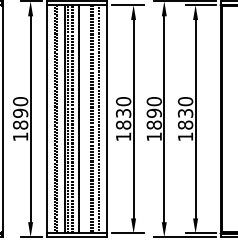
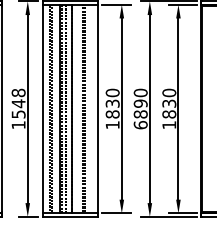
text: (20, 113) -> (18, 103), 1890 -> 1548
line: (98, 118) -> (89, 108), removed
text: (154, 136) -> (140, 124), 1890 -> 6890

